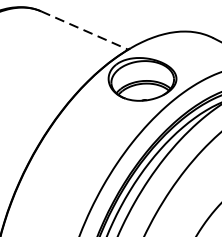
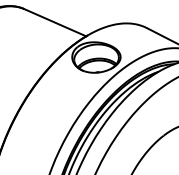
line: (85, 30) -> (55, 22), dashed -> solid

